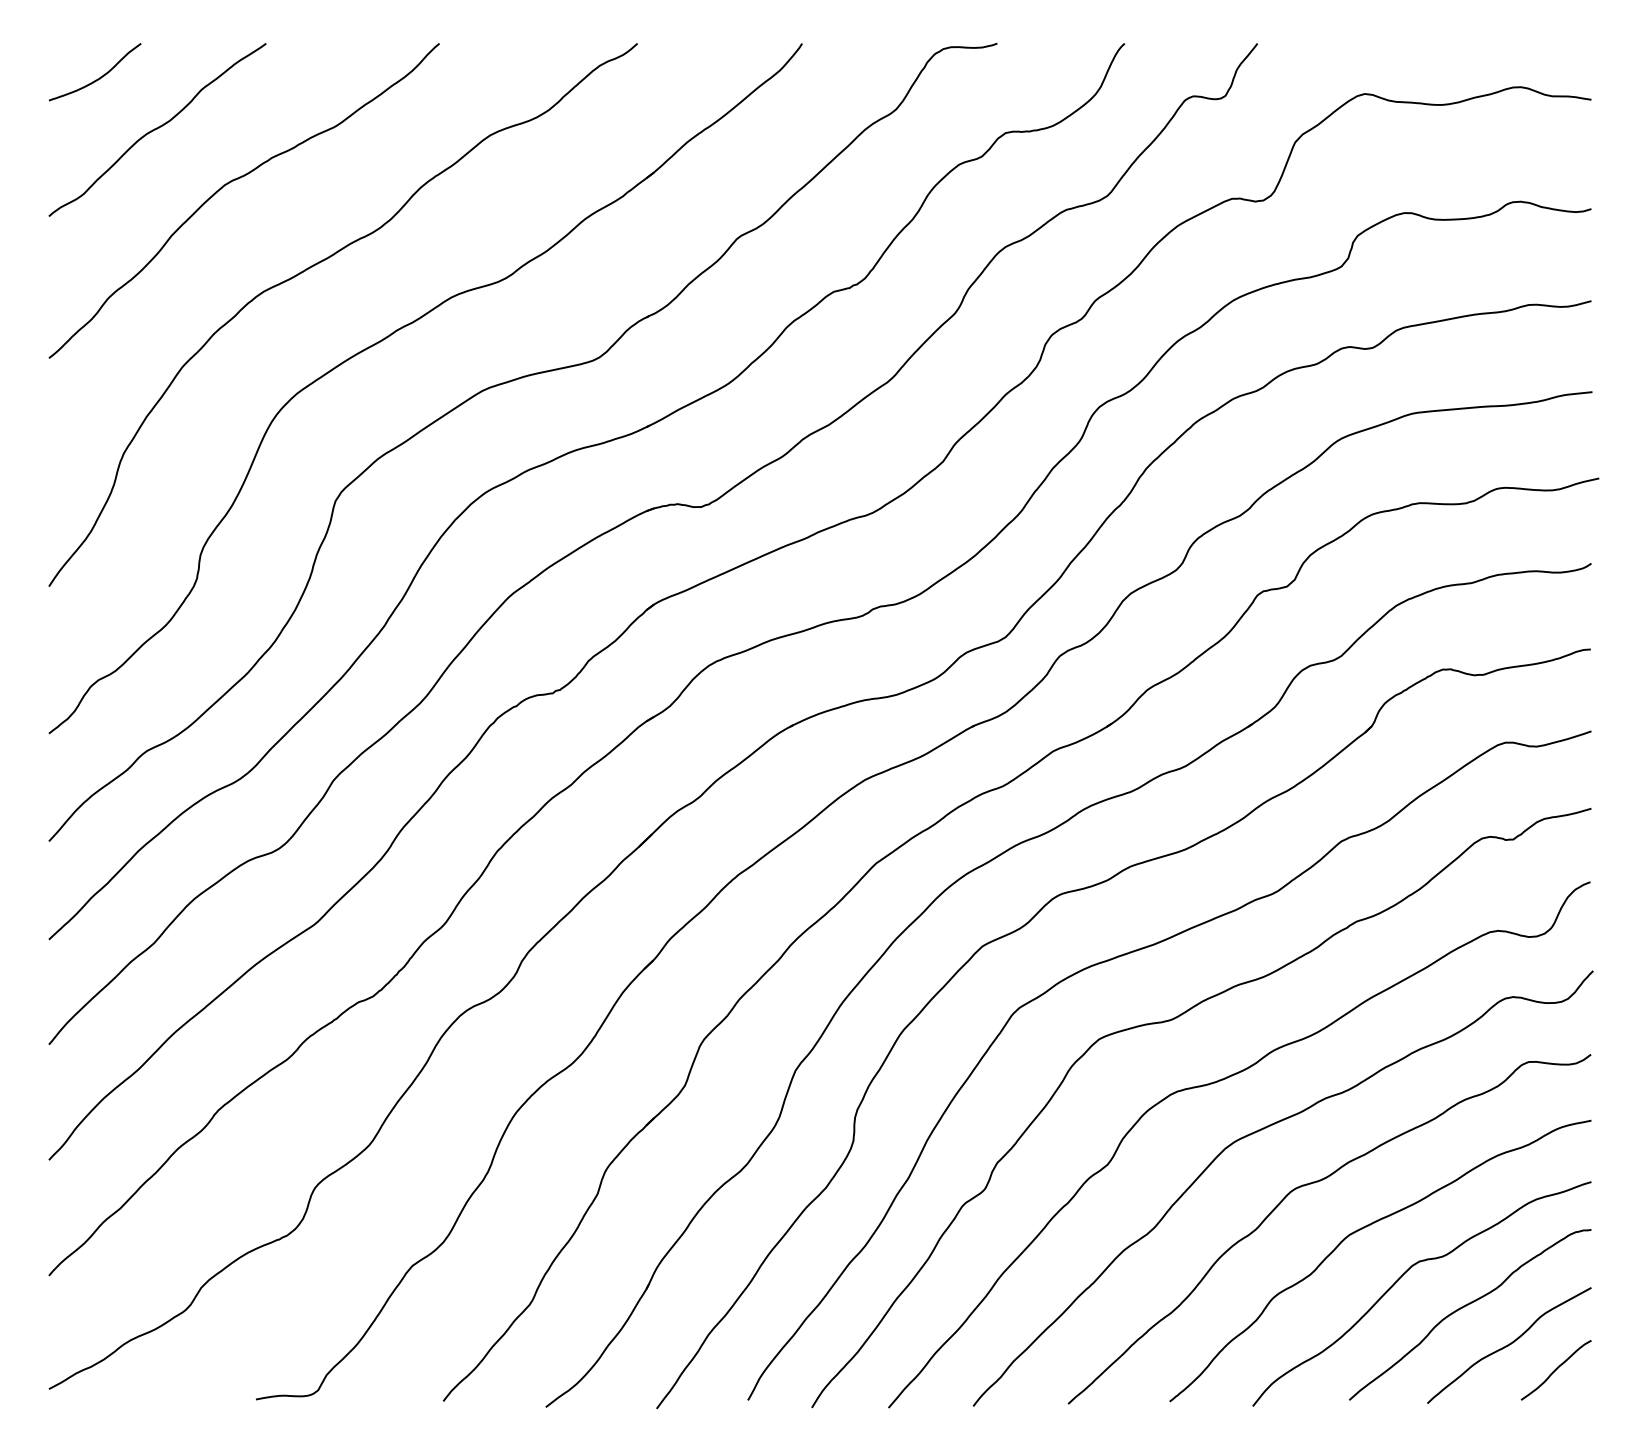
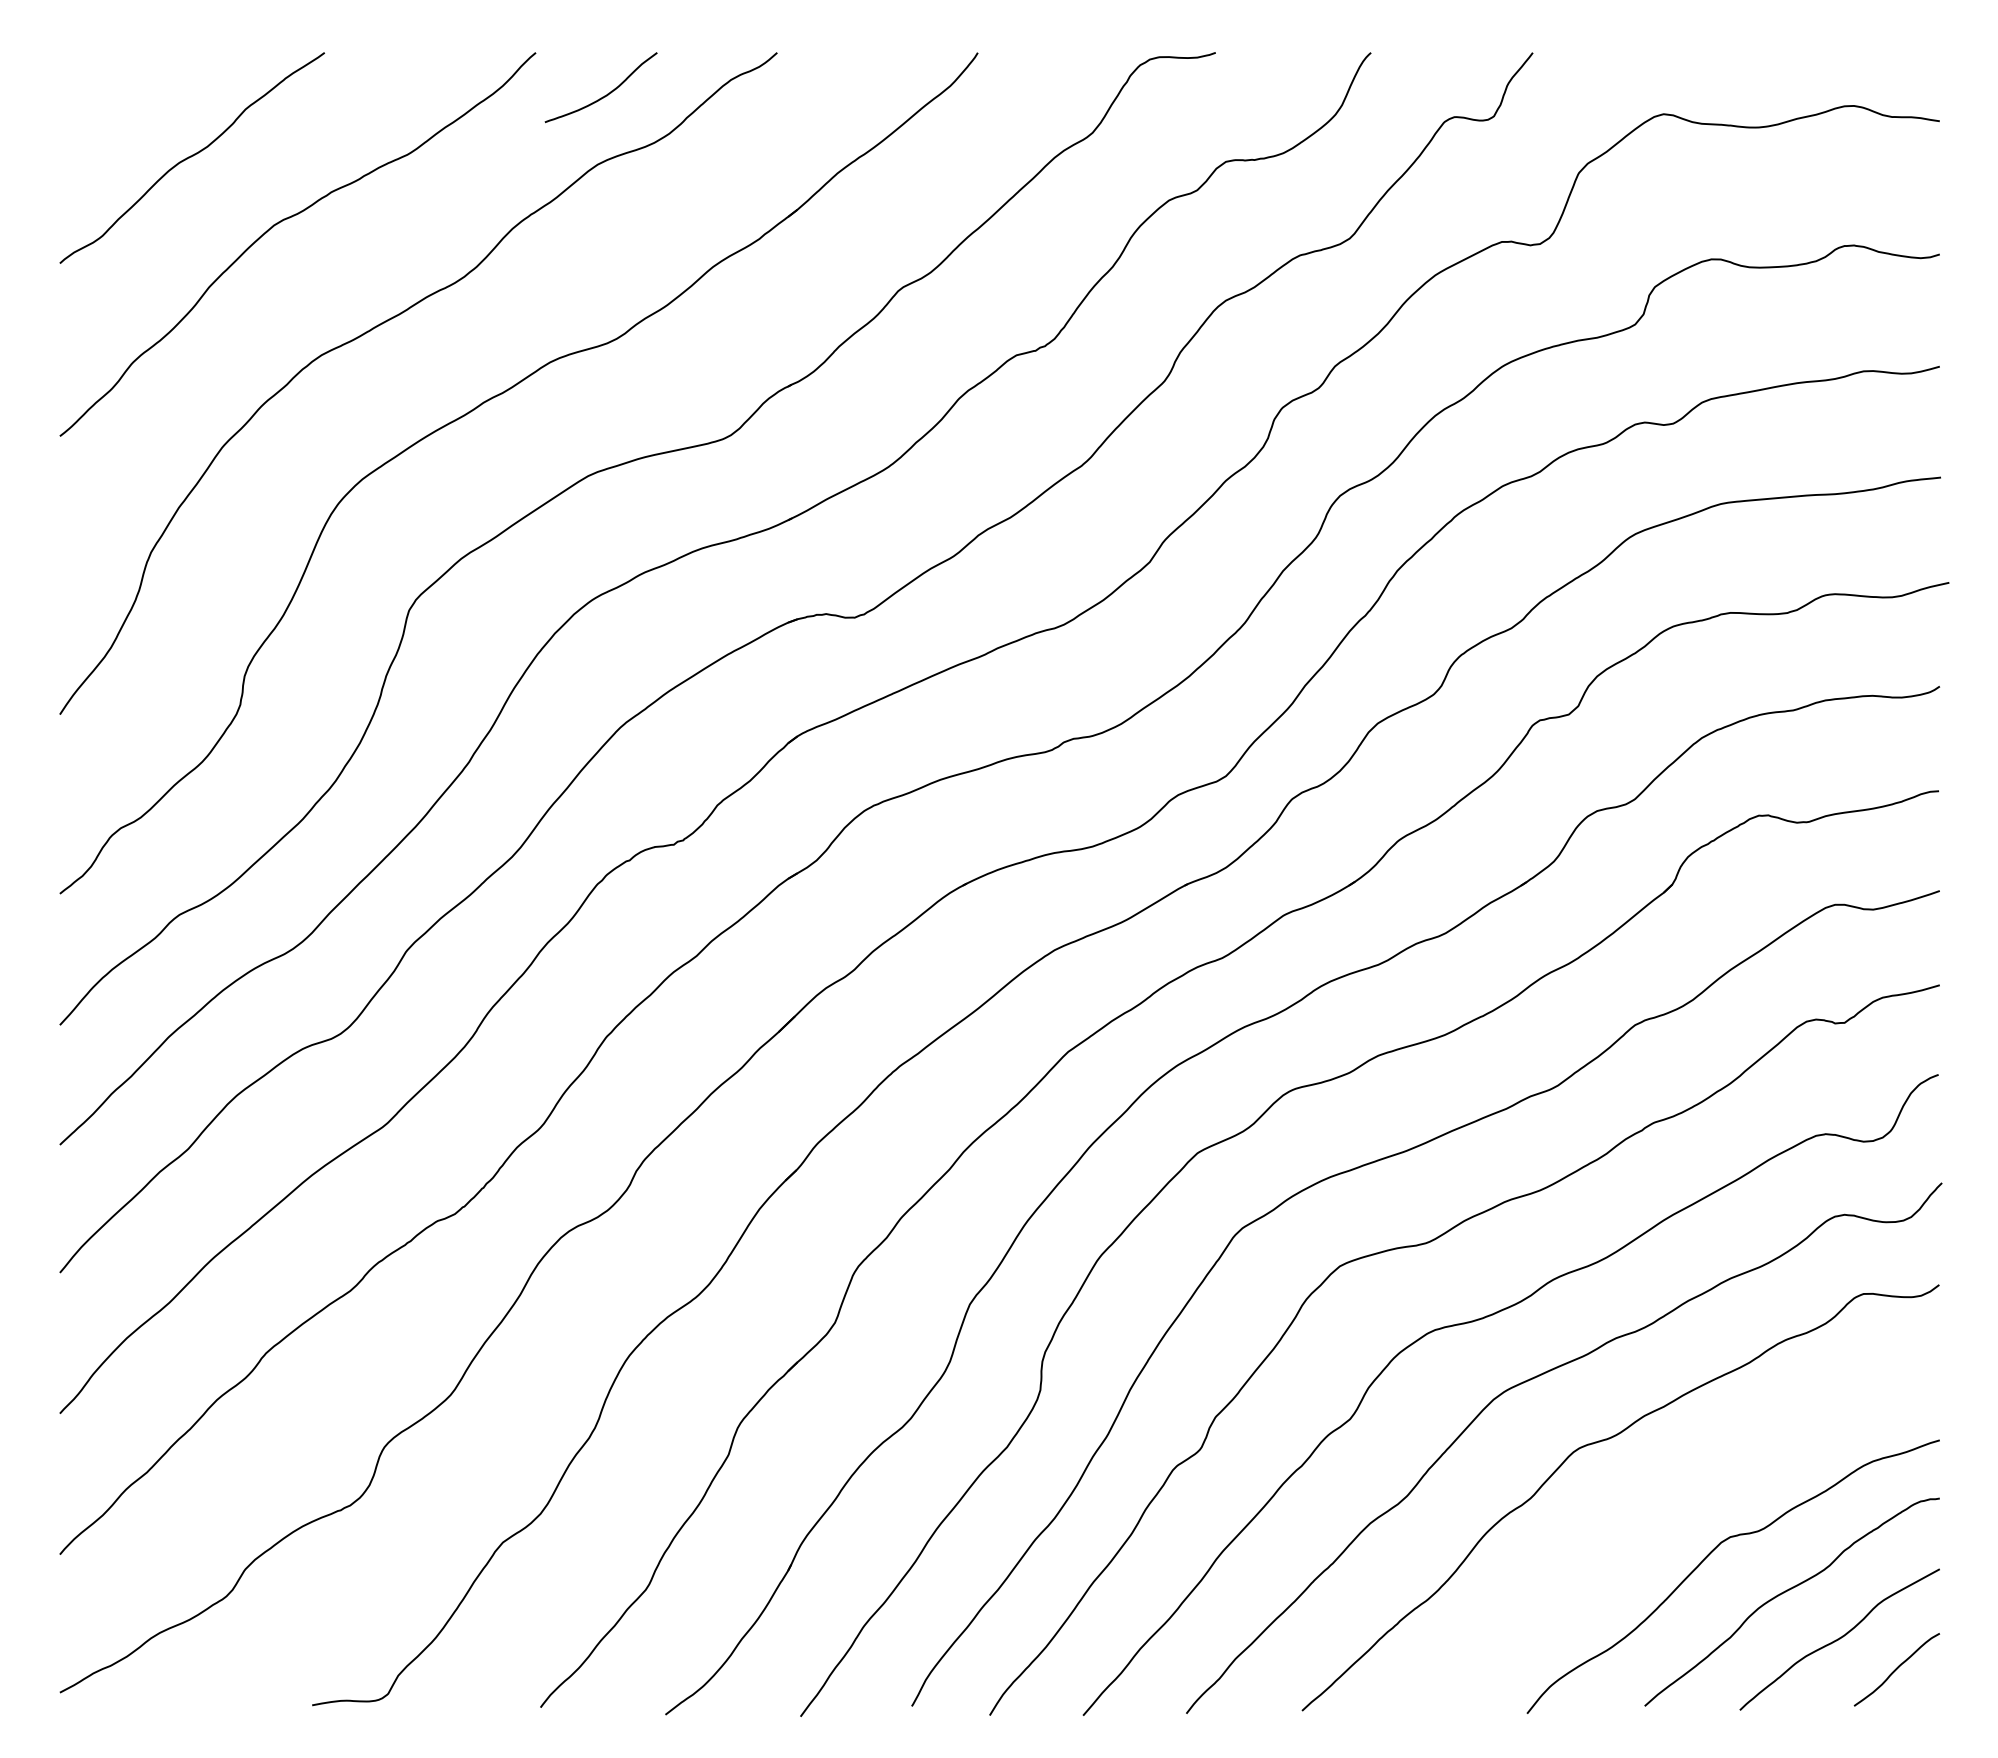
curve: (97, 78) -> (604, 95), moved
curve: (1364, 1228) -> (1663, 1496), removed

